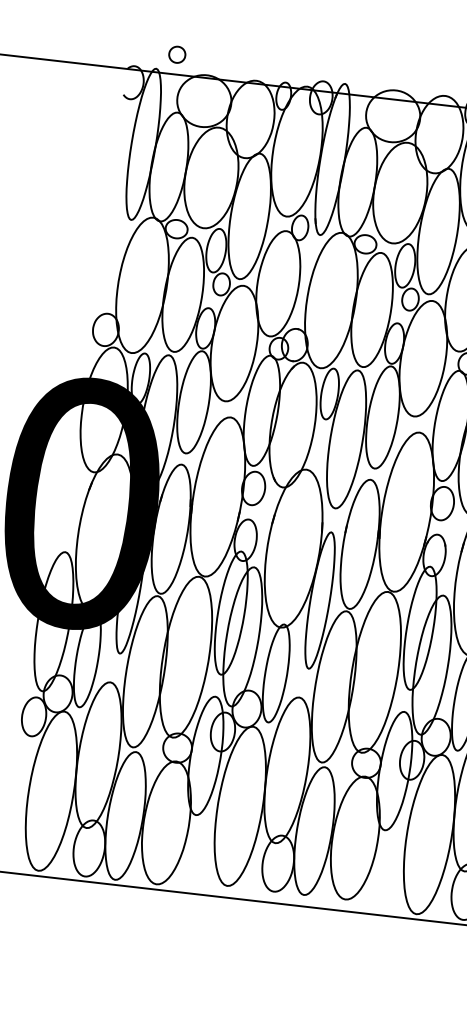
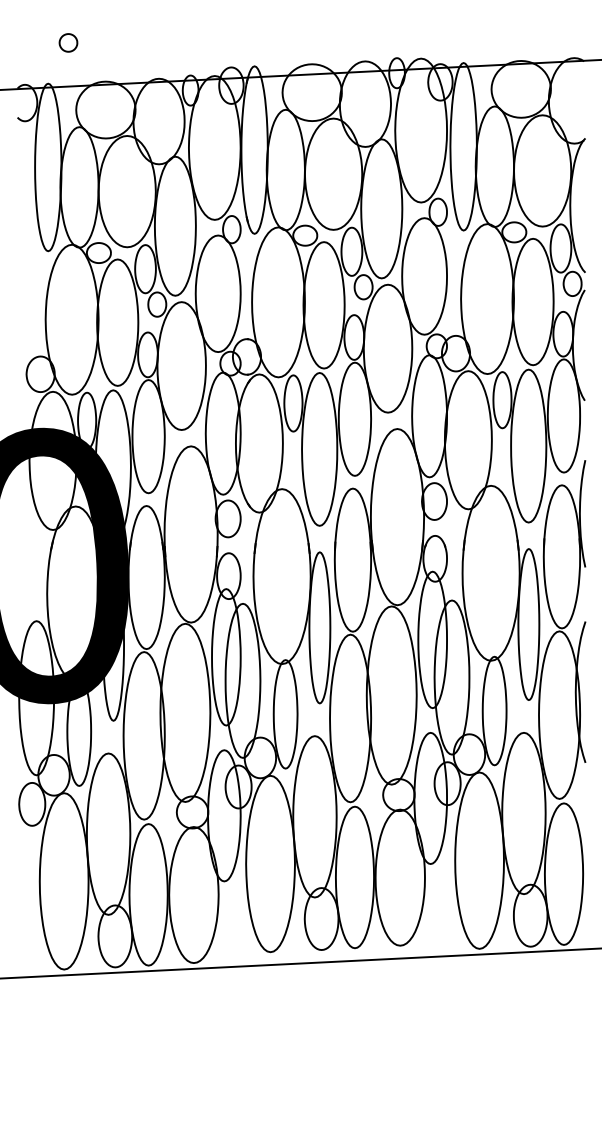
part: (177, 54) -> (68, 42), moved

